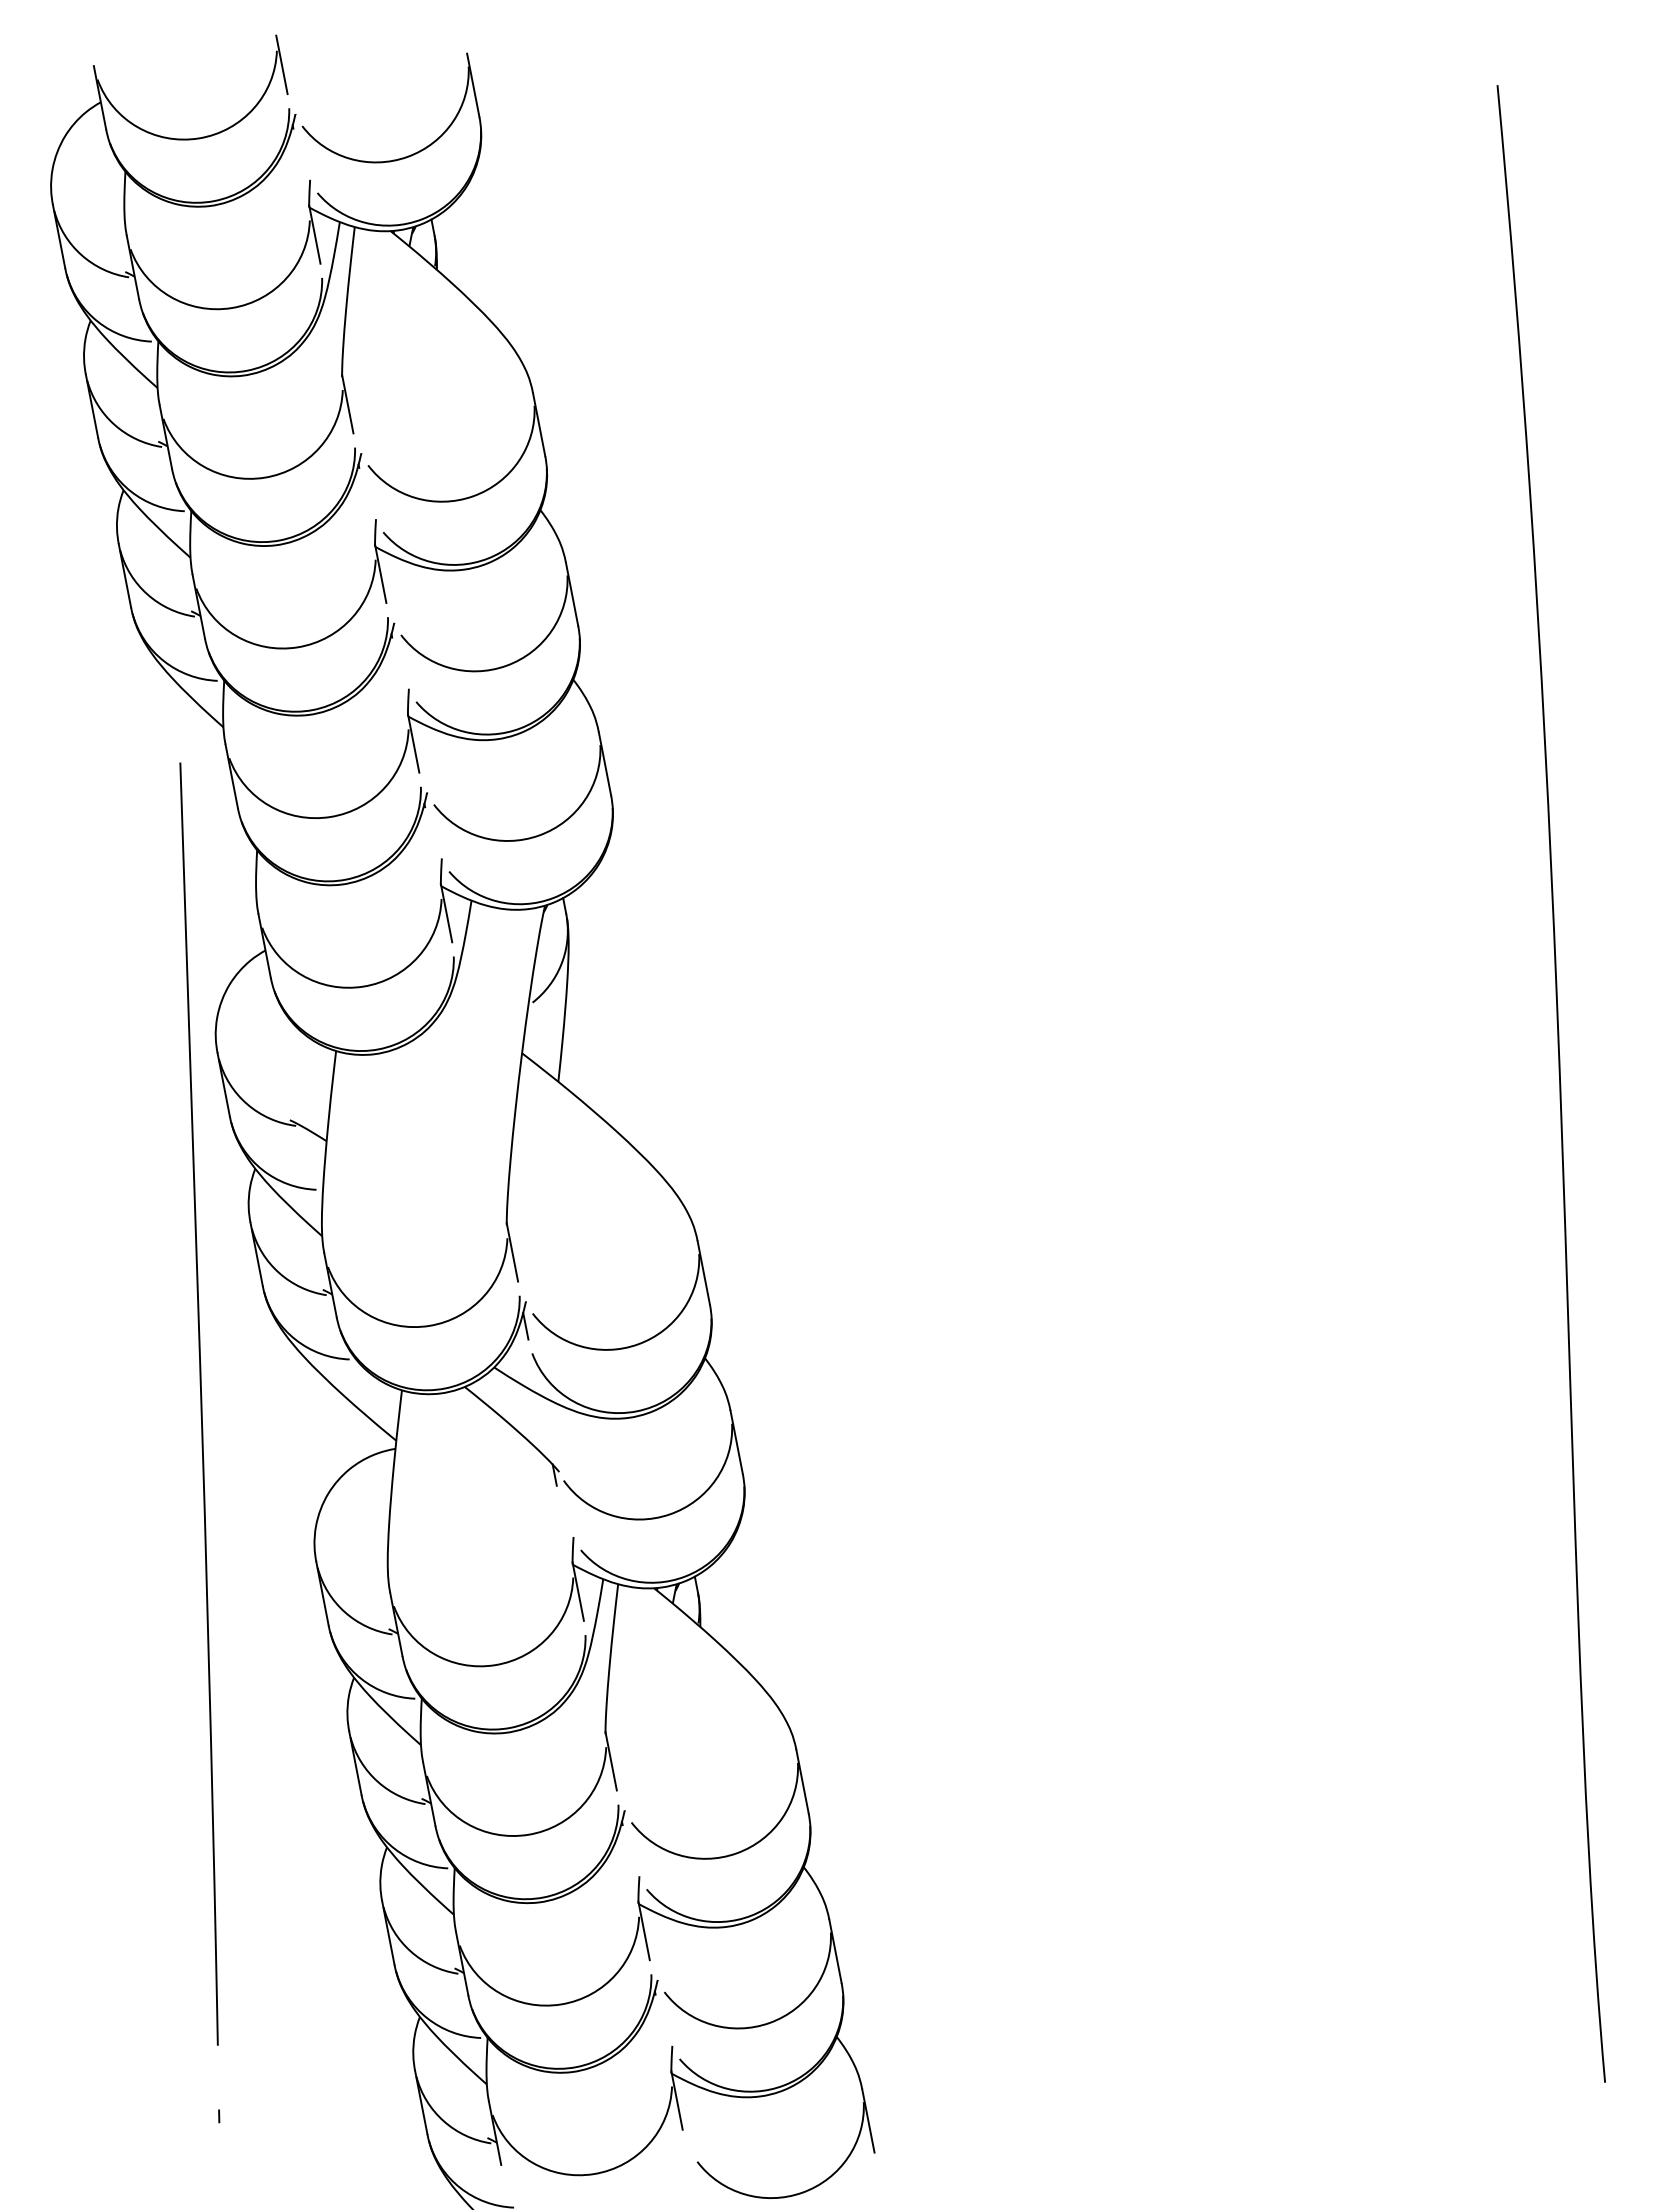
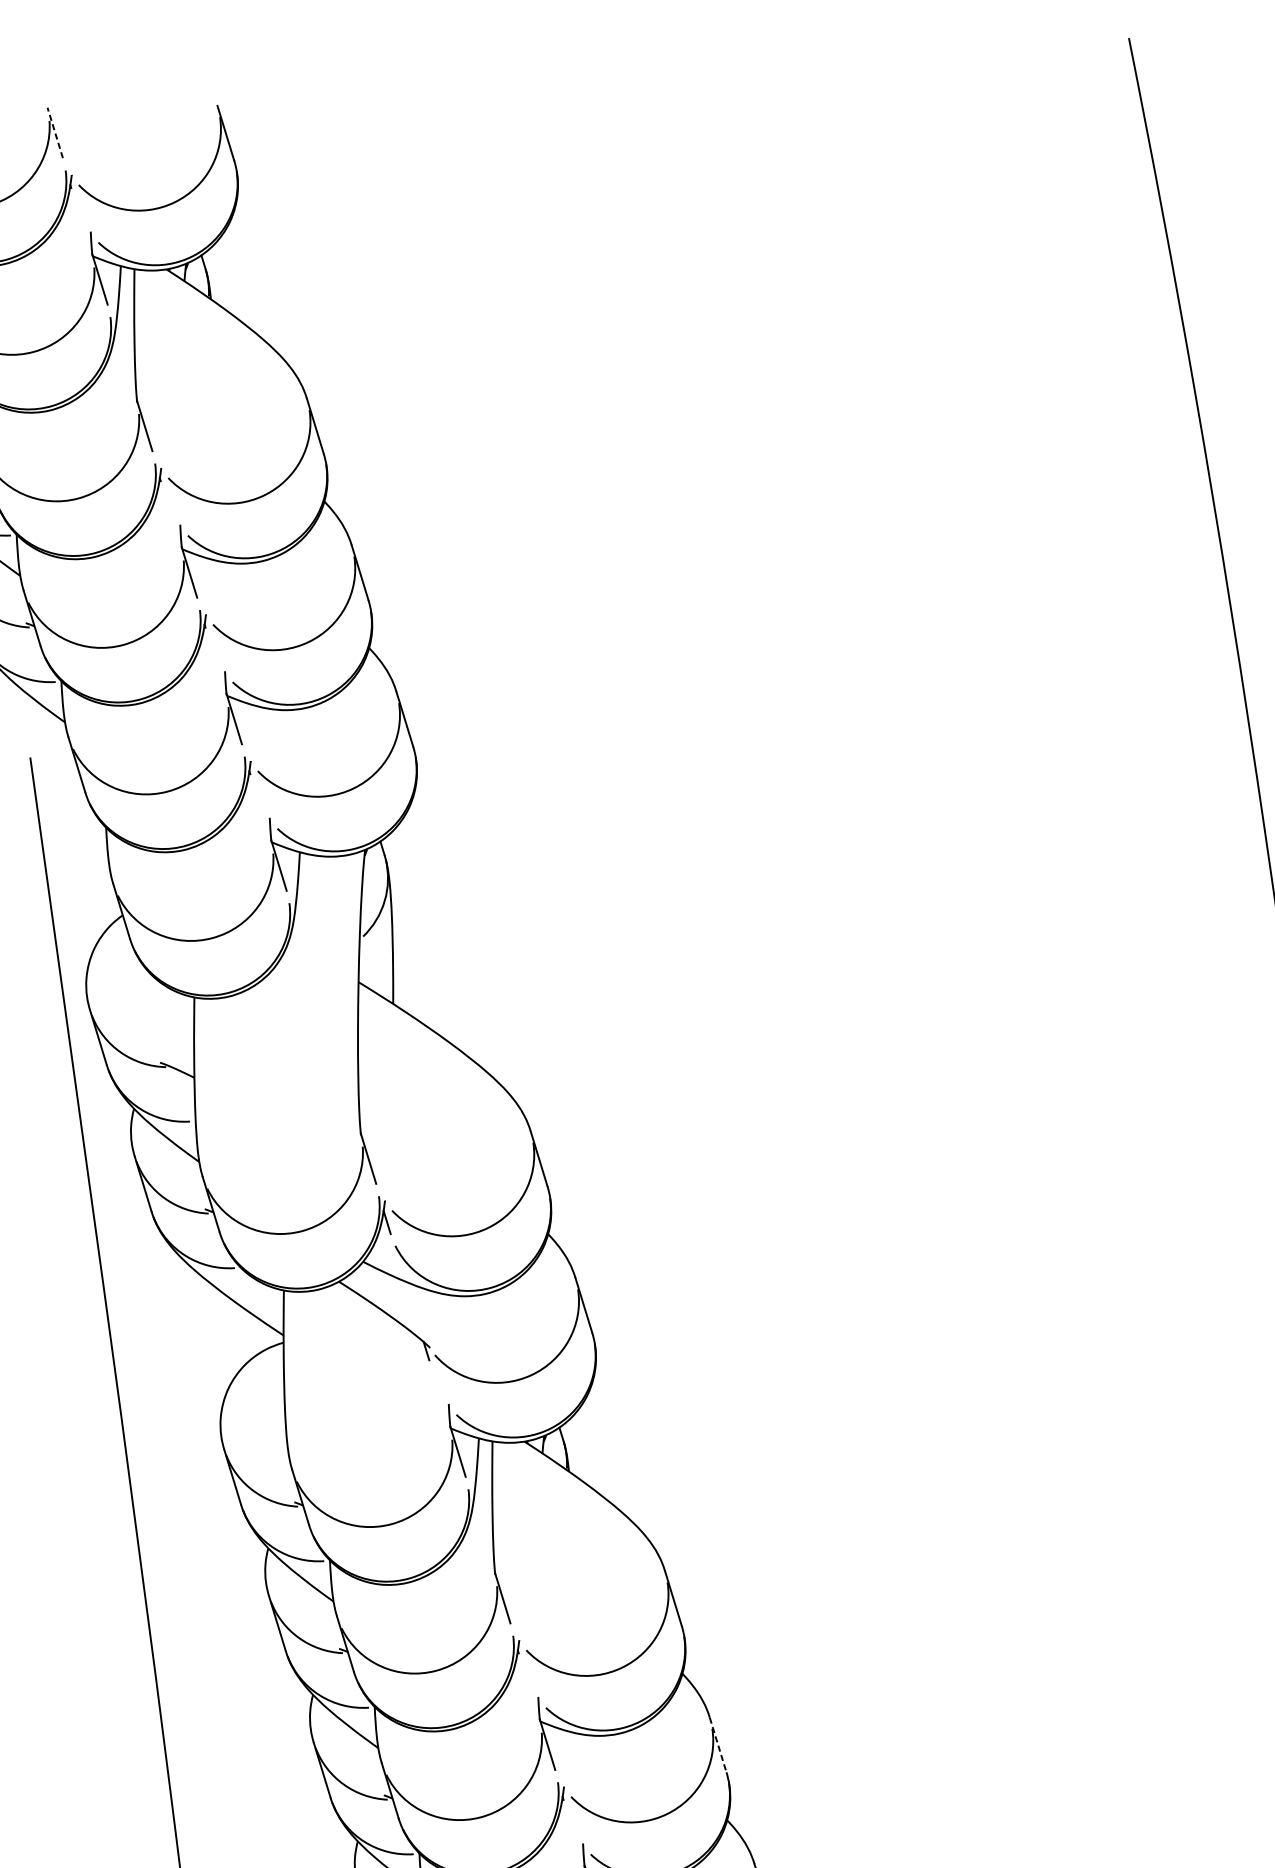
line: (281, 64) -> (54, 132), solid -> dashed
line: (835, 1951) -> (718, 1745), solid -> dashed

